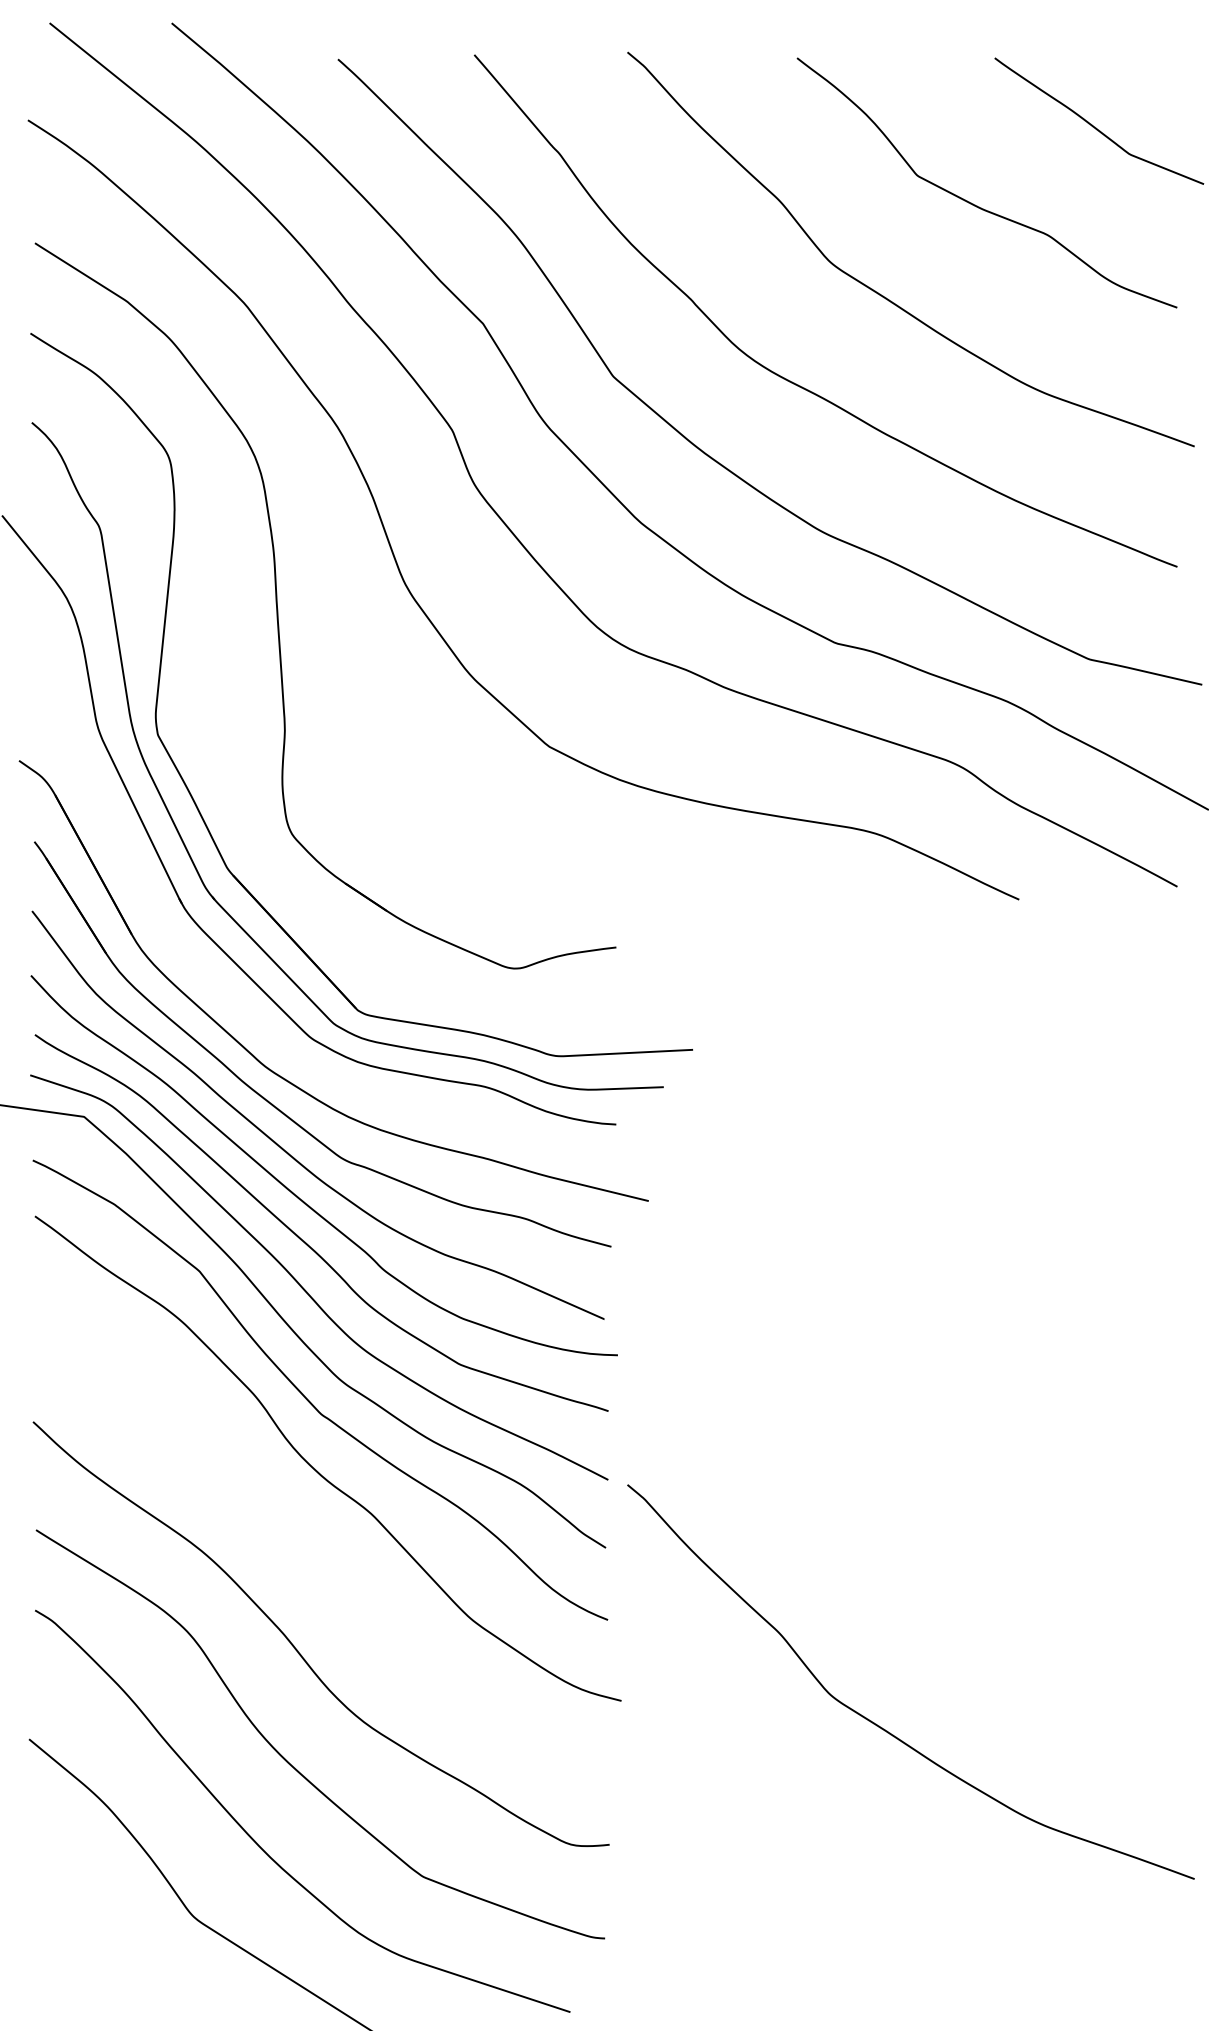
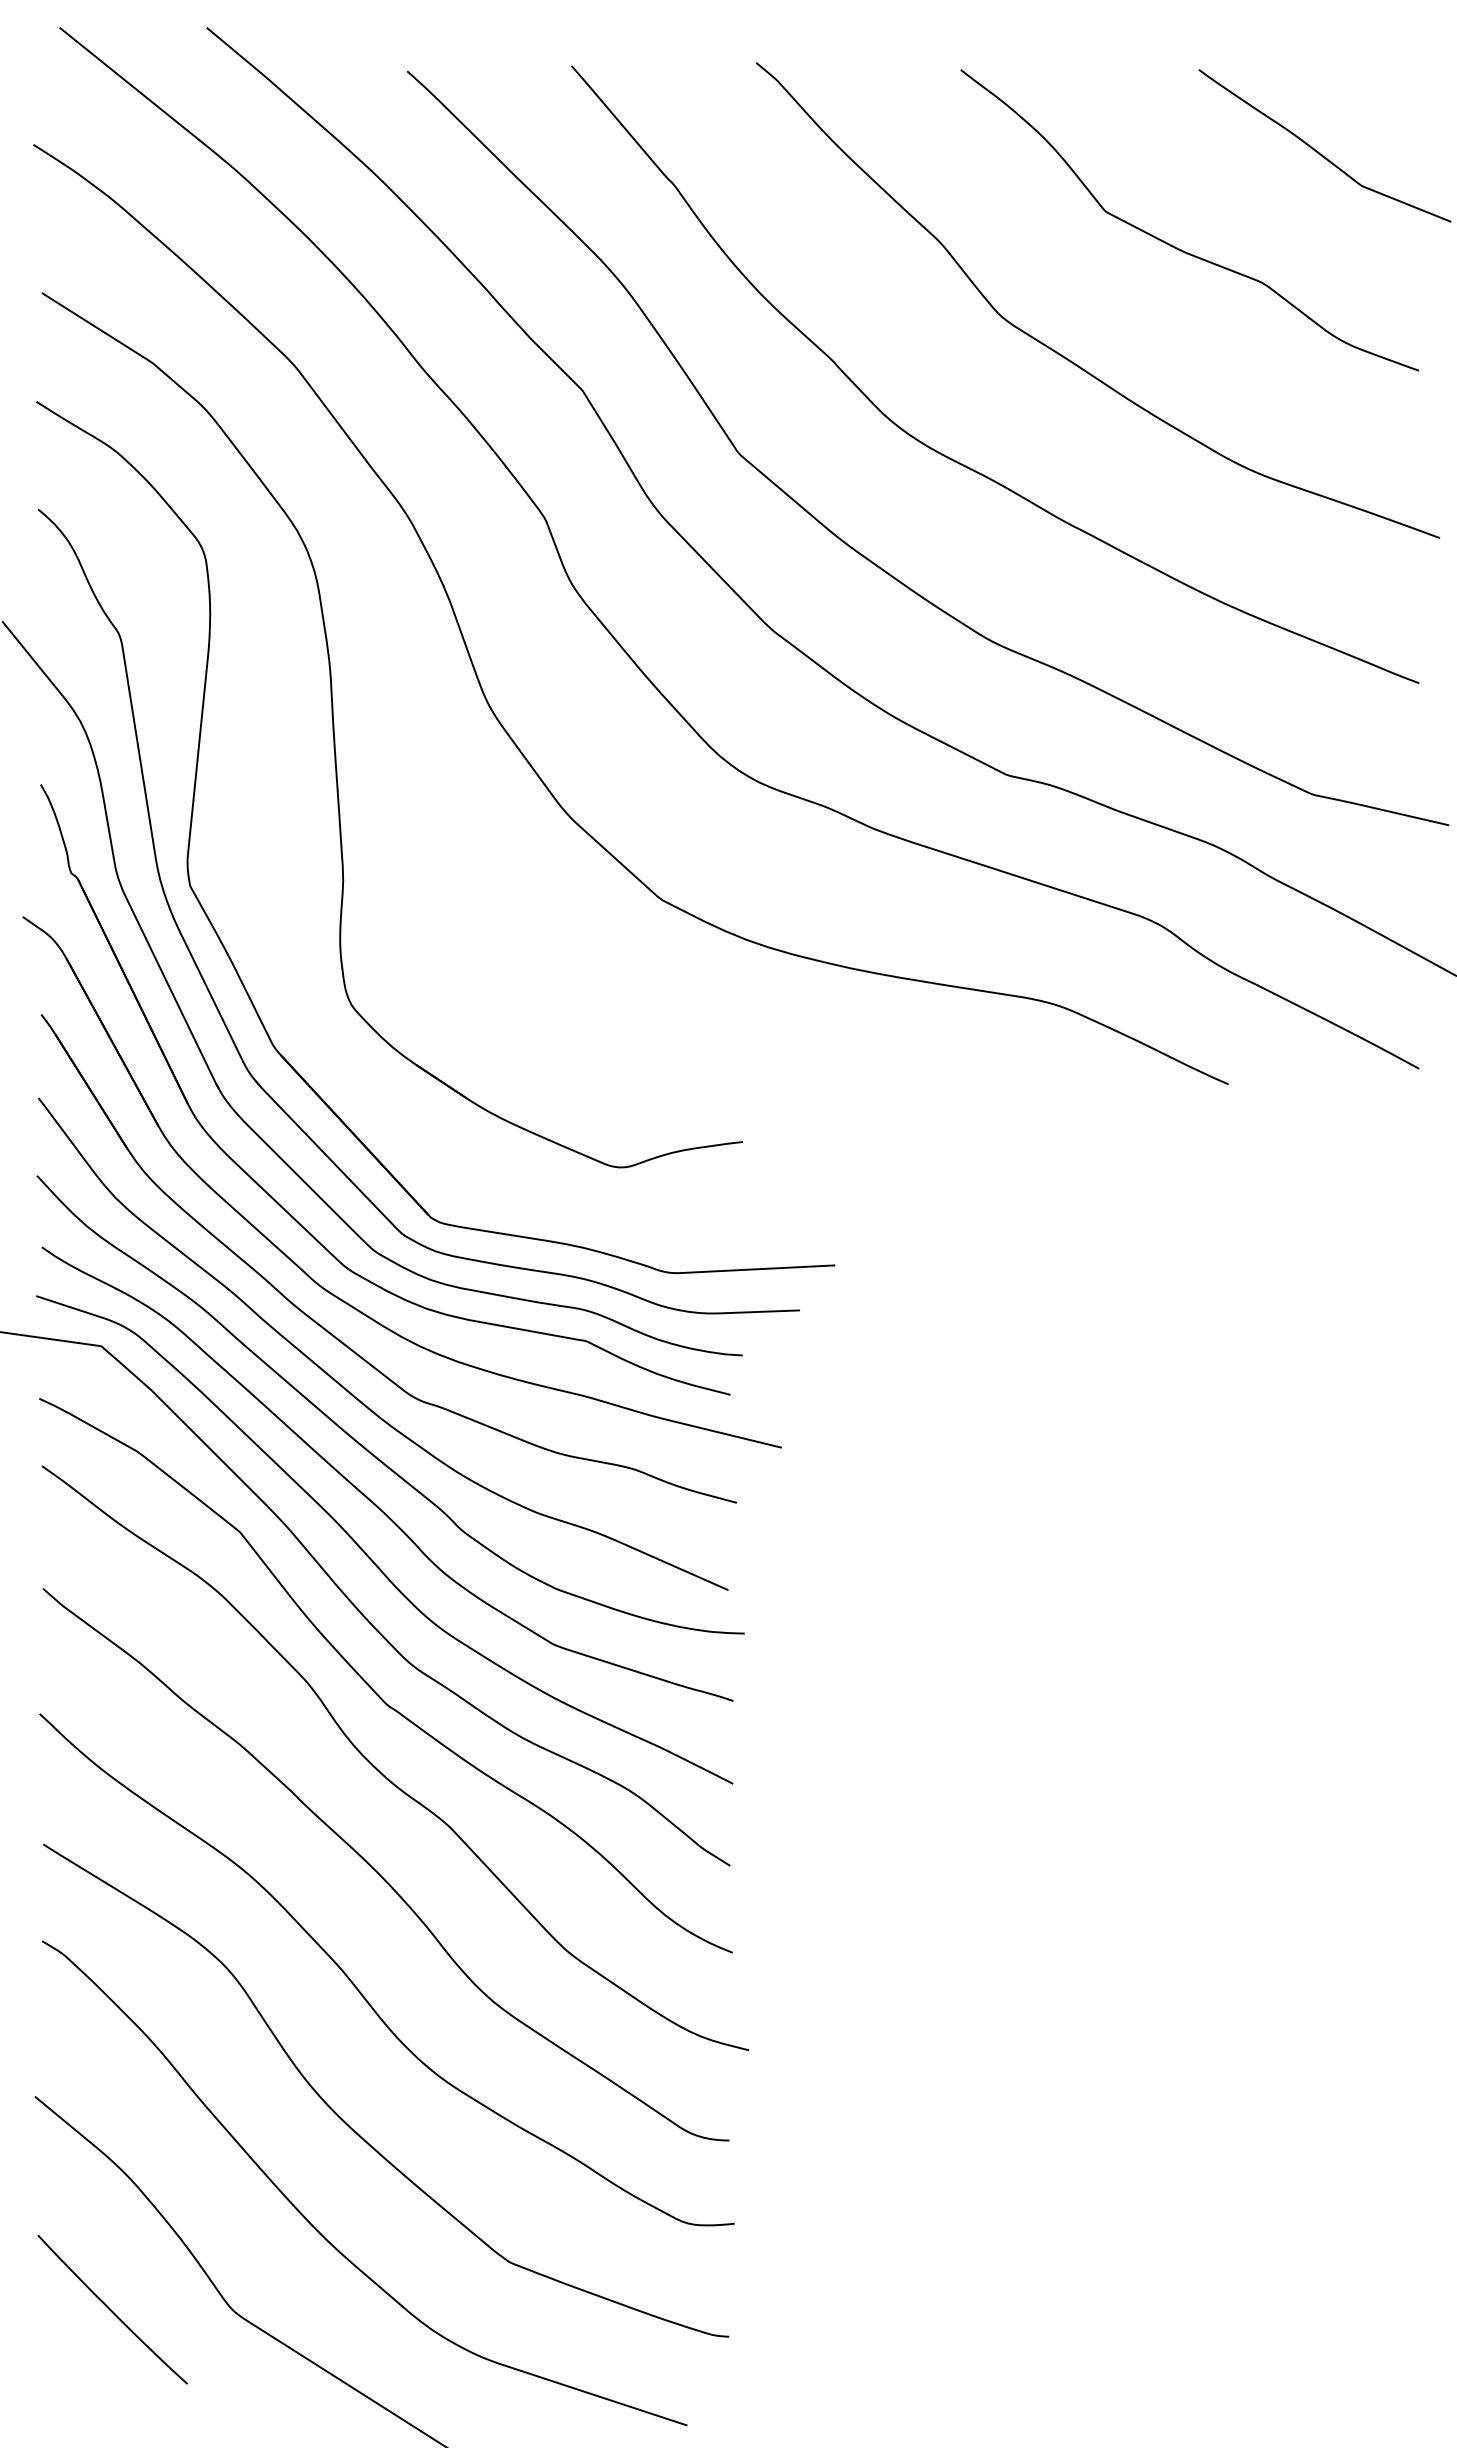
part: (228, 995) -> (275, 1199), added
curve: (313, 1552) -> (377, 1871), added
curve: (879, 1725) -> (1060, 2080), removed
curve: (92, 1915) -> (111, 2309), added

